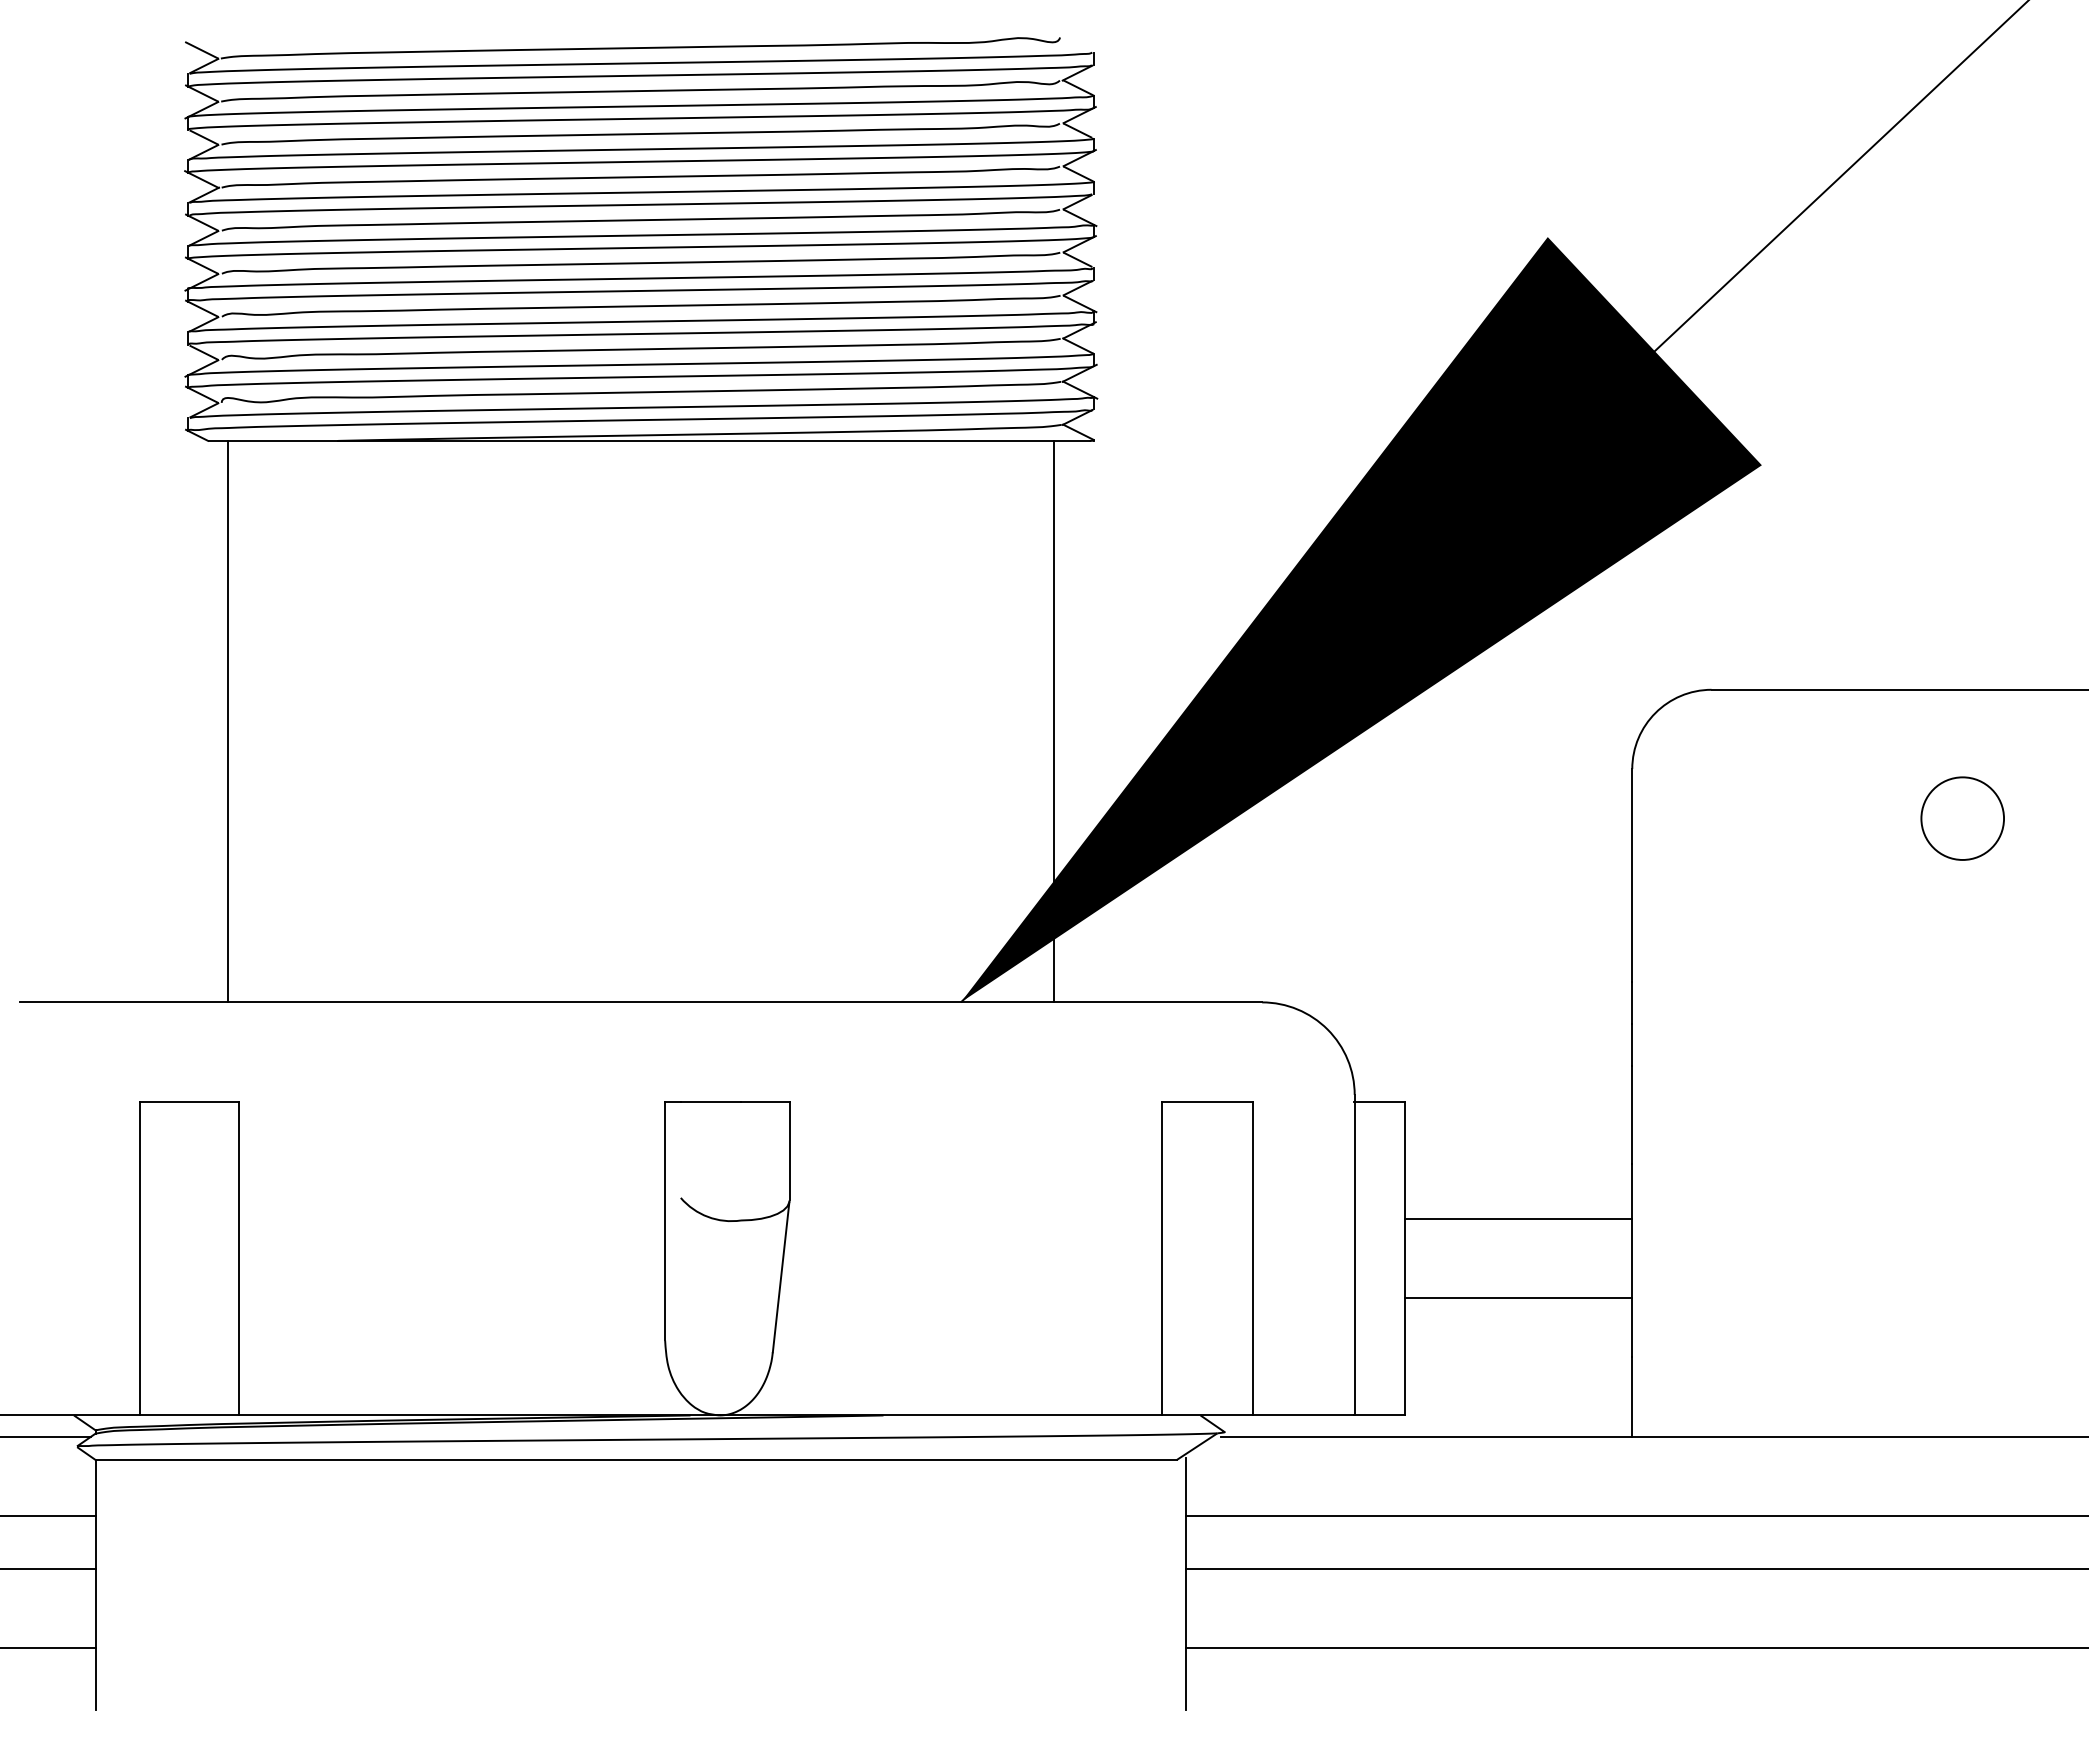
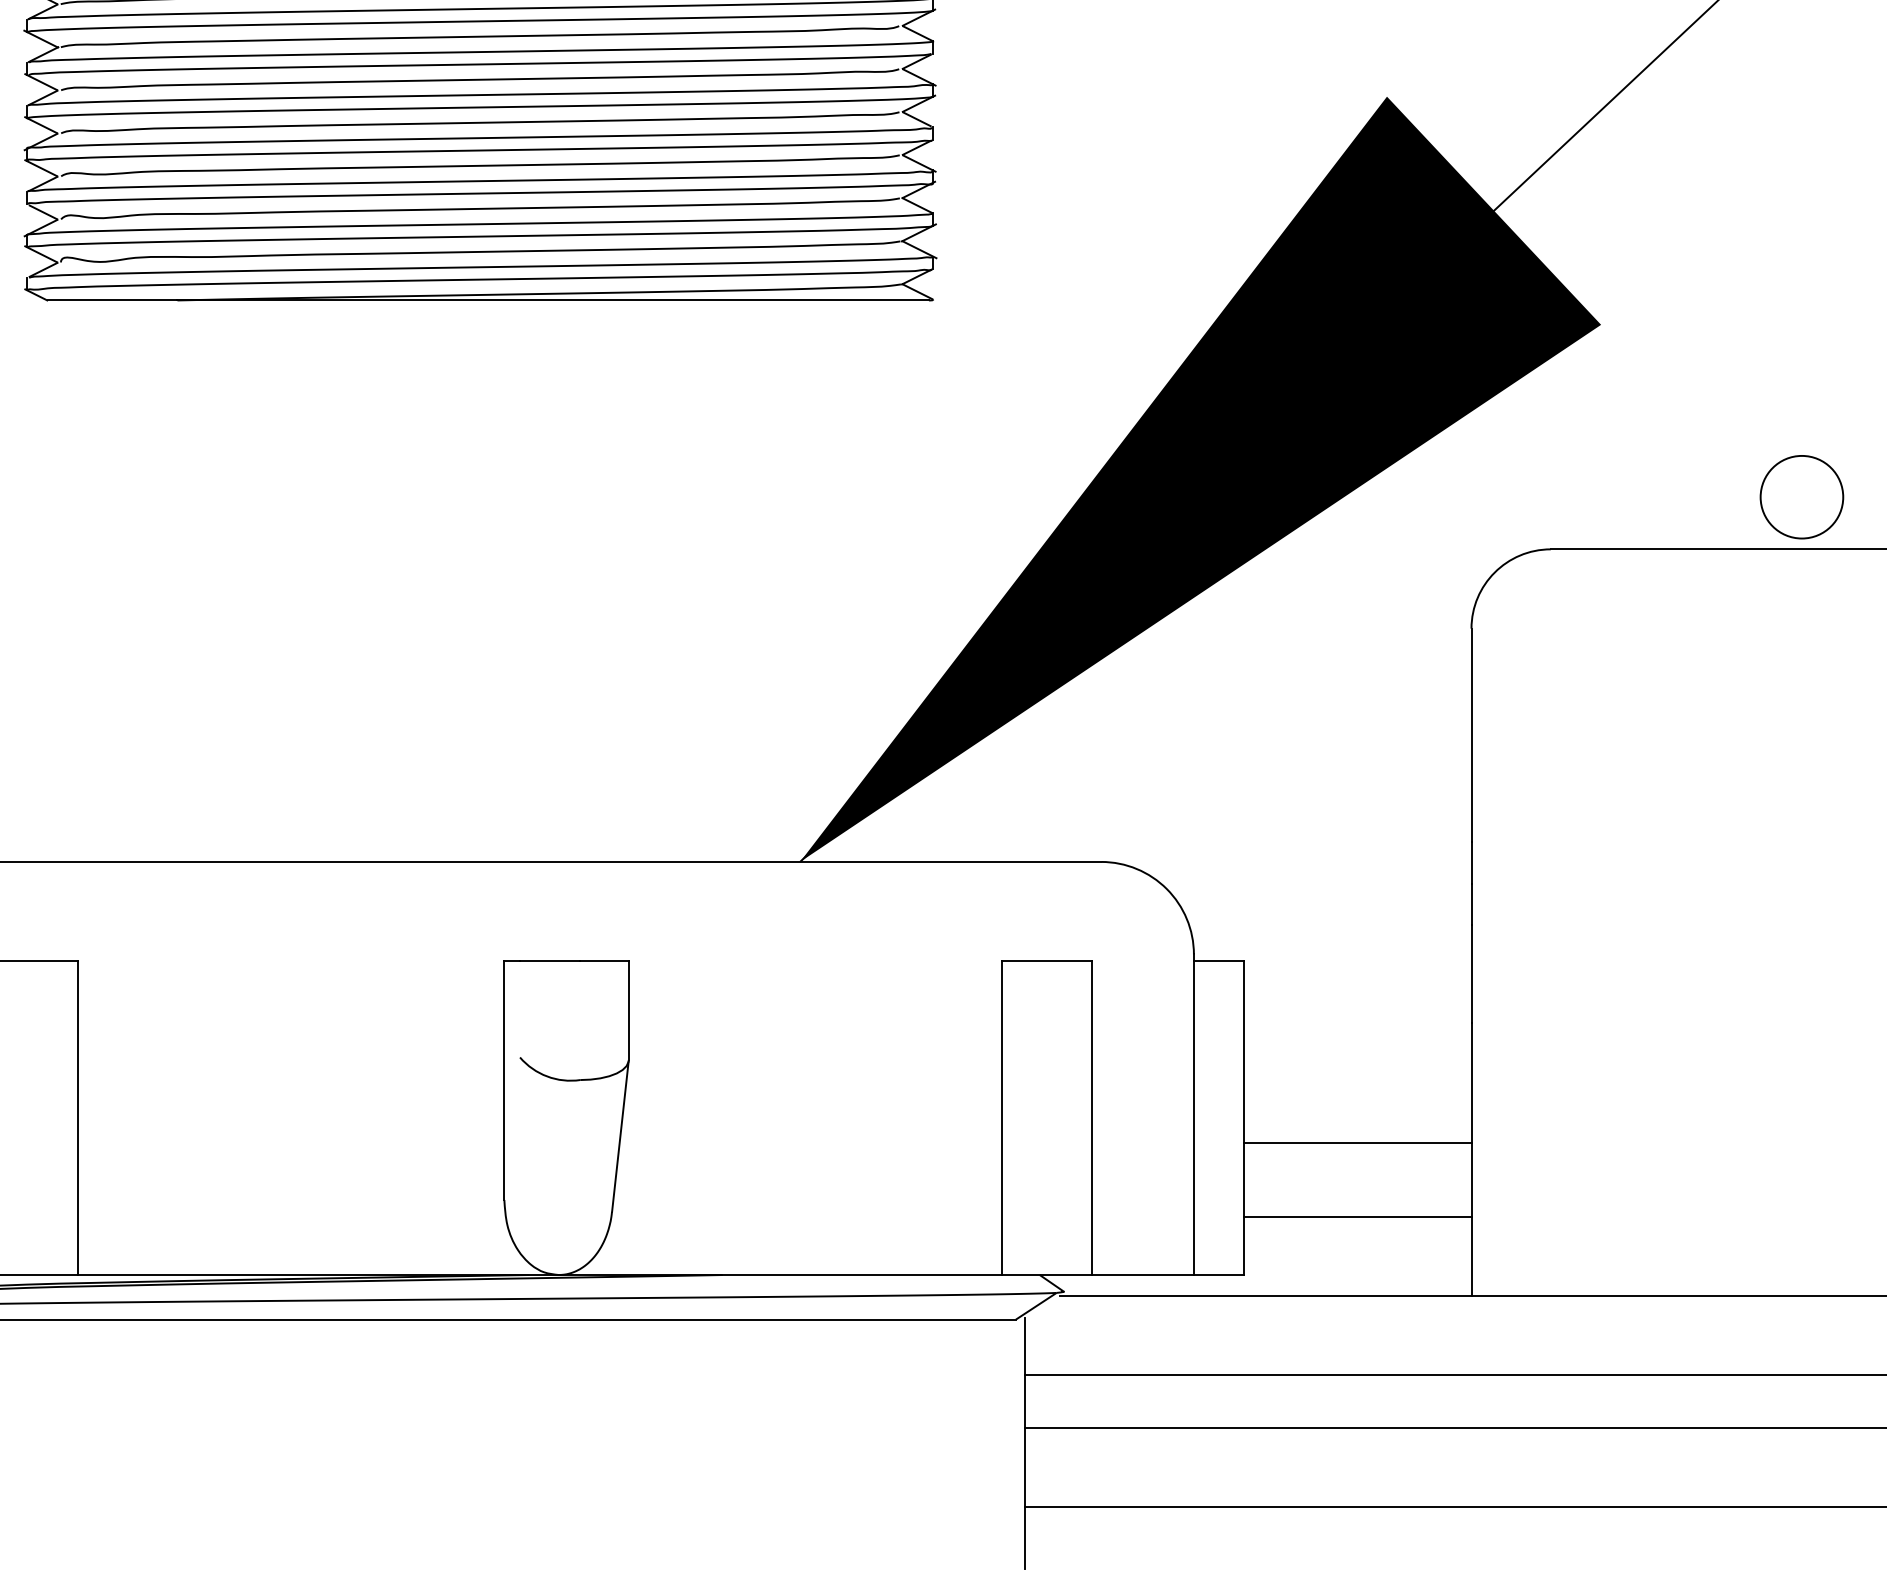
line: (227, 721) -> (66, 581), removed
line: (1054, 721) -> (893, 581), removed
circle: (1962, 818) -> (1801, 497), moved
line: (1518, 1218) -> (1357, 1143), moved
line: (1518, 1297) -> (1357, 1217), moved

